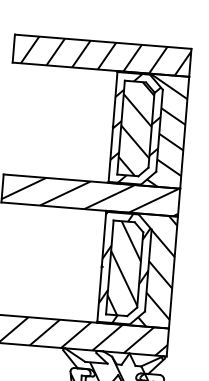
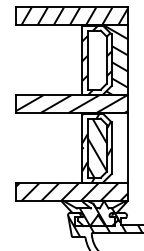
hatch: (135, 127) -> (96, 59), removed
hatch: (136, 268) -> (104, 147), removed

